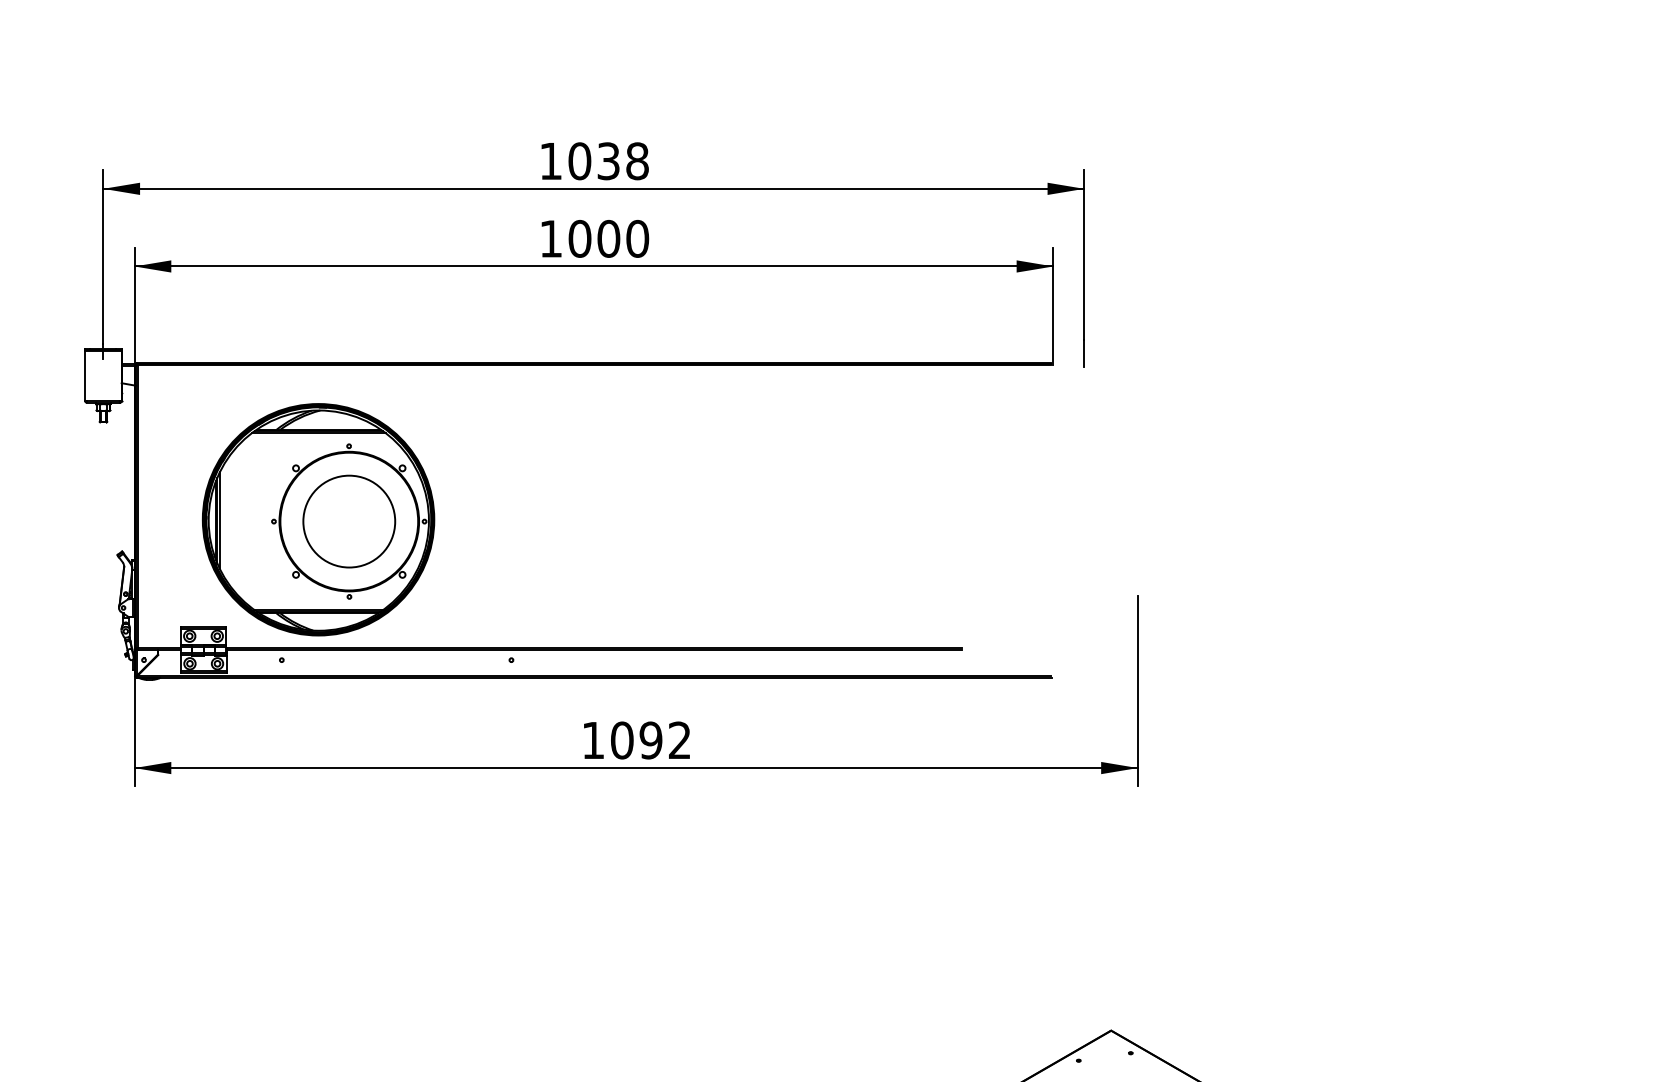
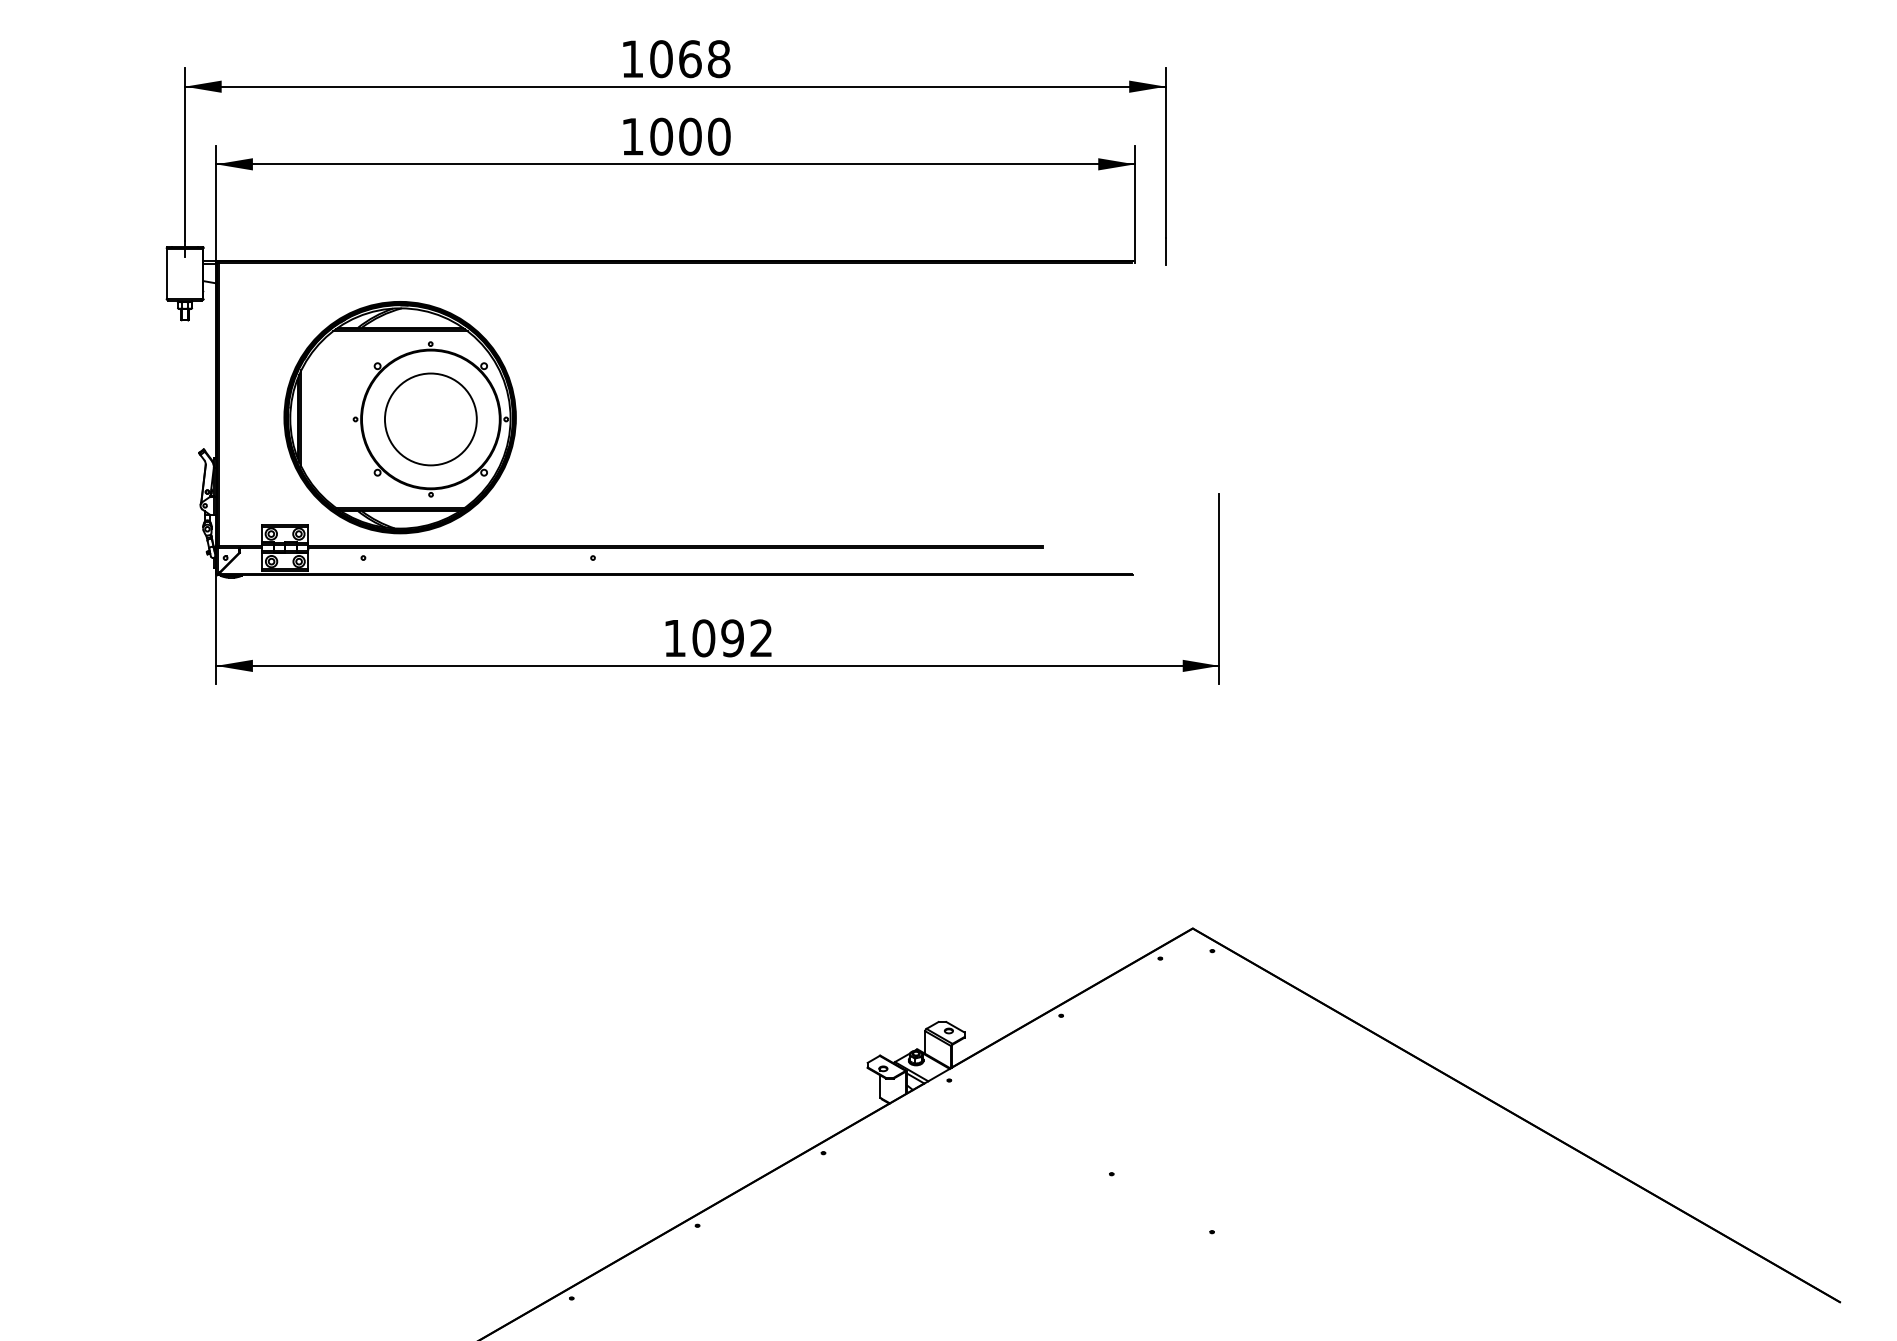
text: (608, 161) -> (690, 59), 1038 -> 1068

